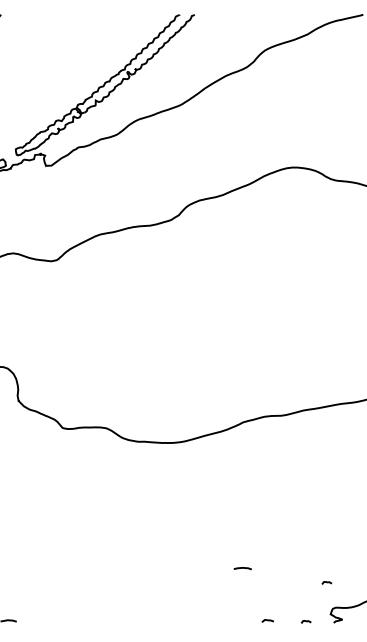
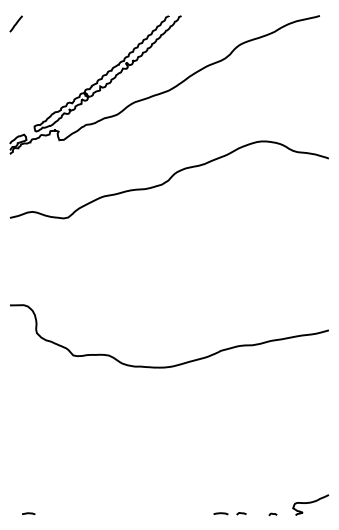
line: (242, 568) -> (220, 513), moved
curve: (326, 582) -> (289, 482), removed

